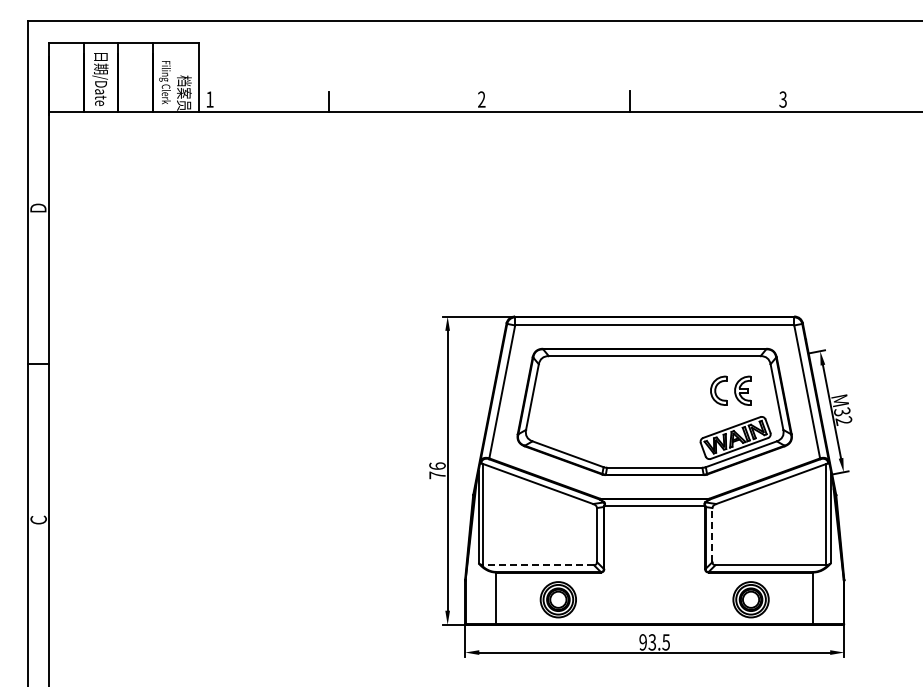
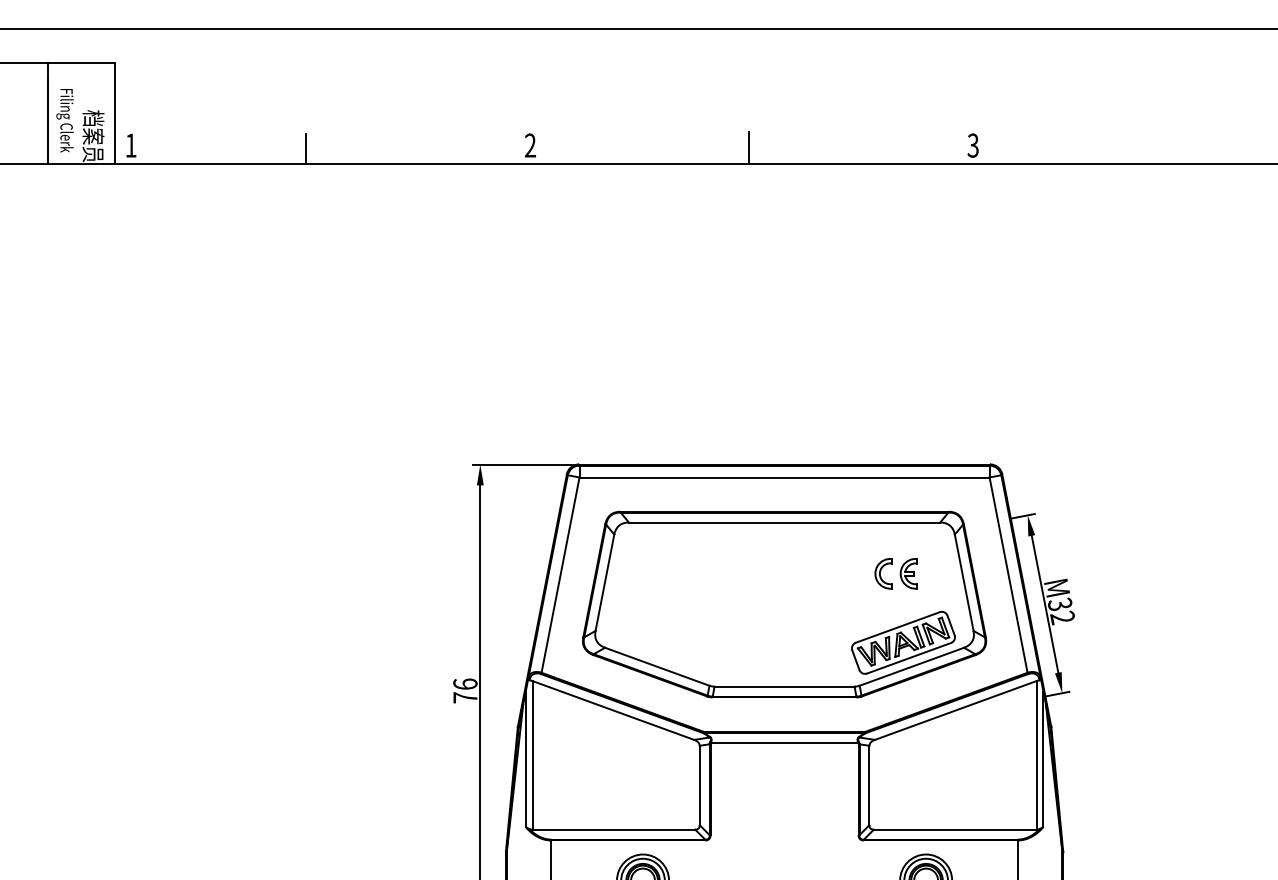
part: (730, 391) -> (895, 574), size x0.71
line: (712, 534) -> (869, 784), dashed -> solid
line: (538, 565) -> (613, 830), dashed -> solid

